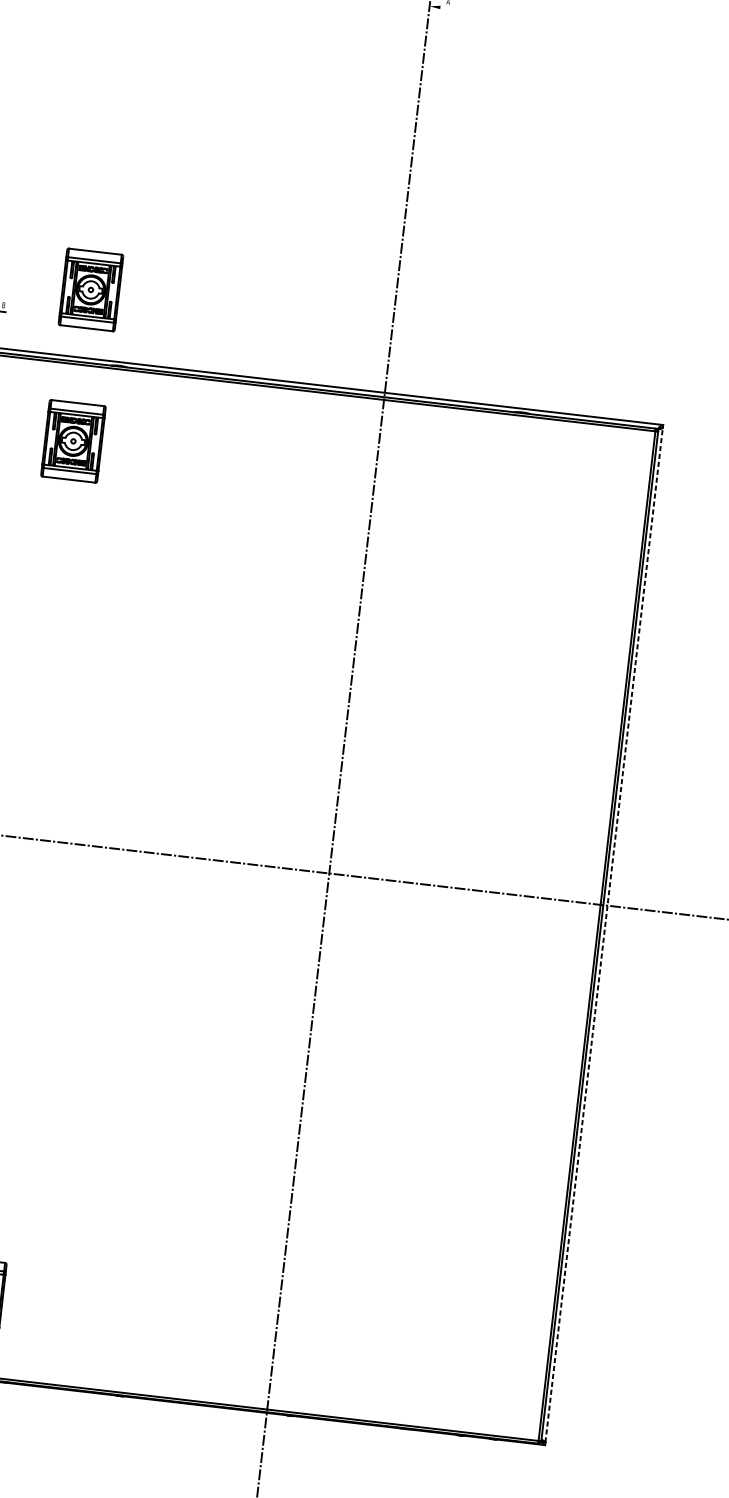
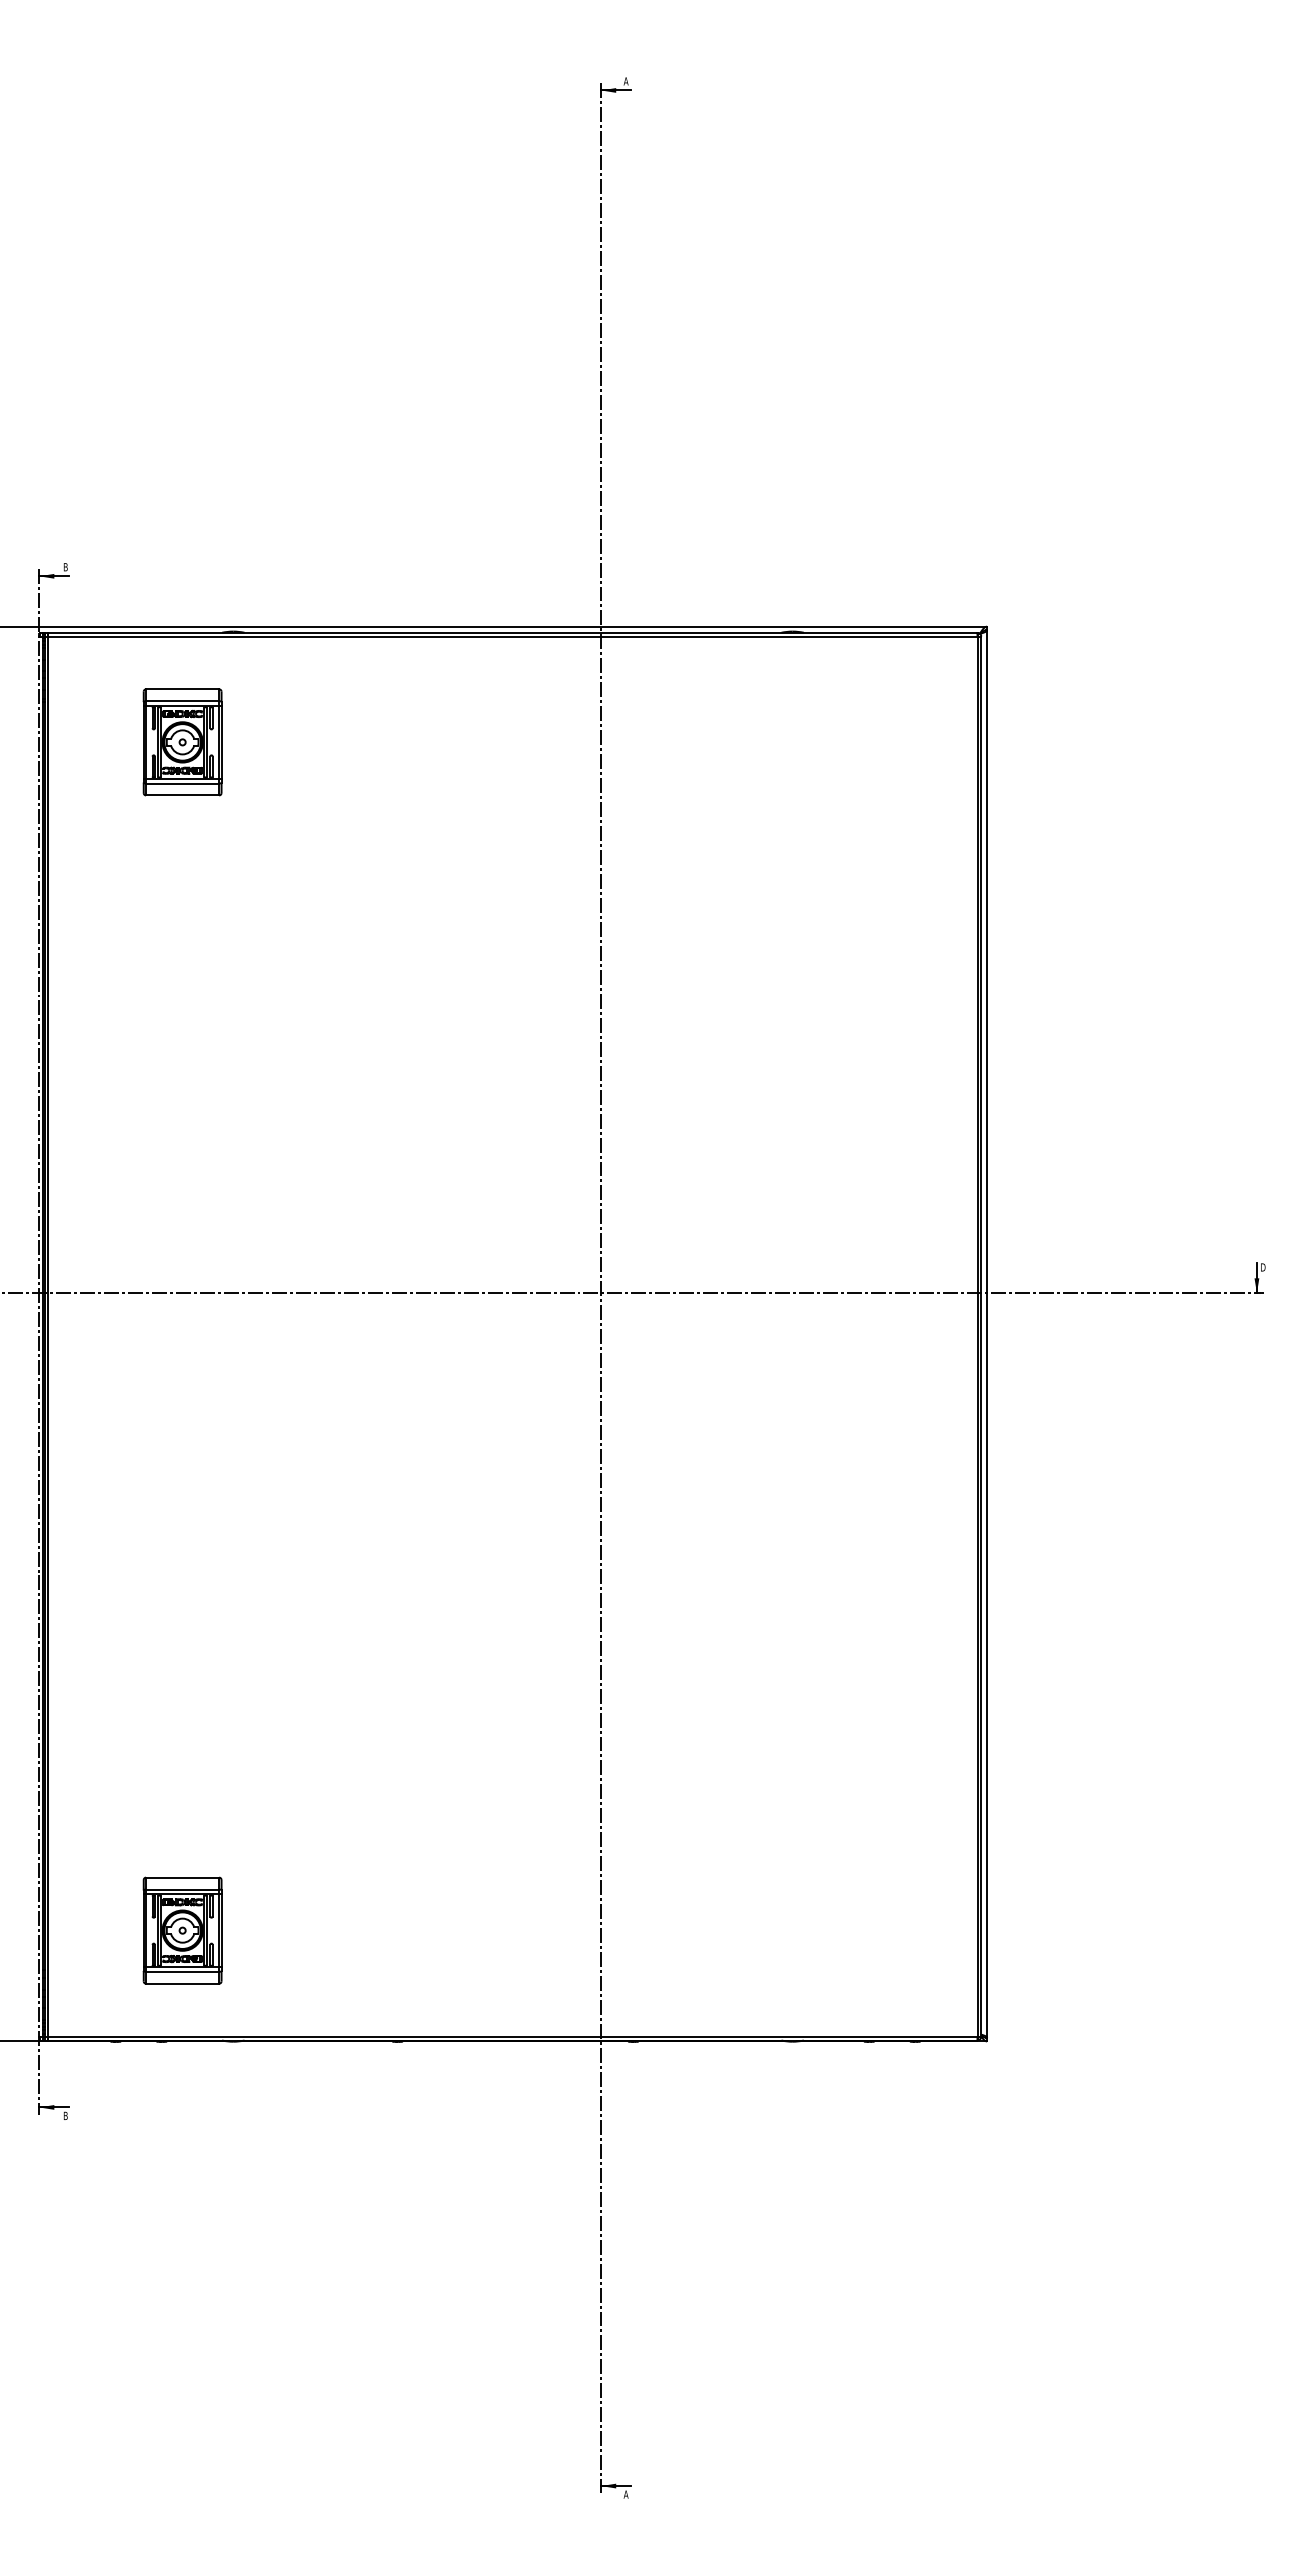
line: (440, 7) -> (616, 90), added
part: (90, 290) -> (182, 532), removed
line: (604, 935) -> (987, 1334), dashed -> solid

